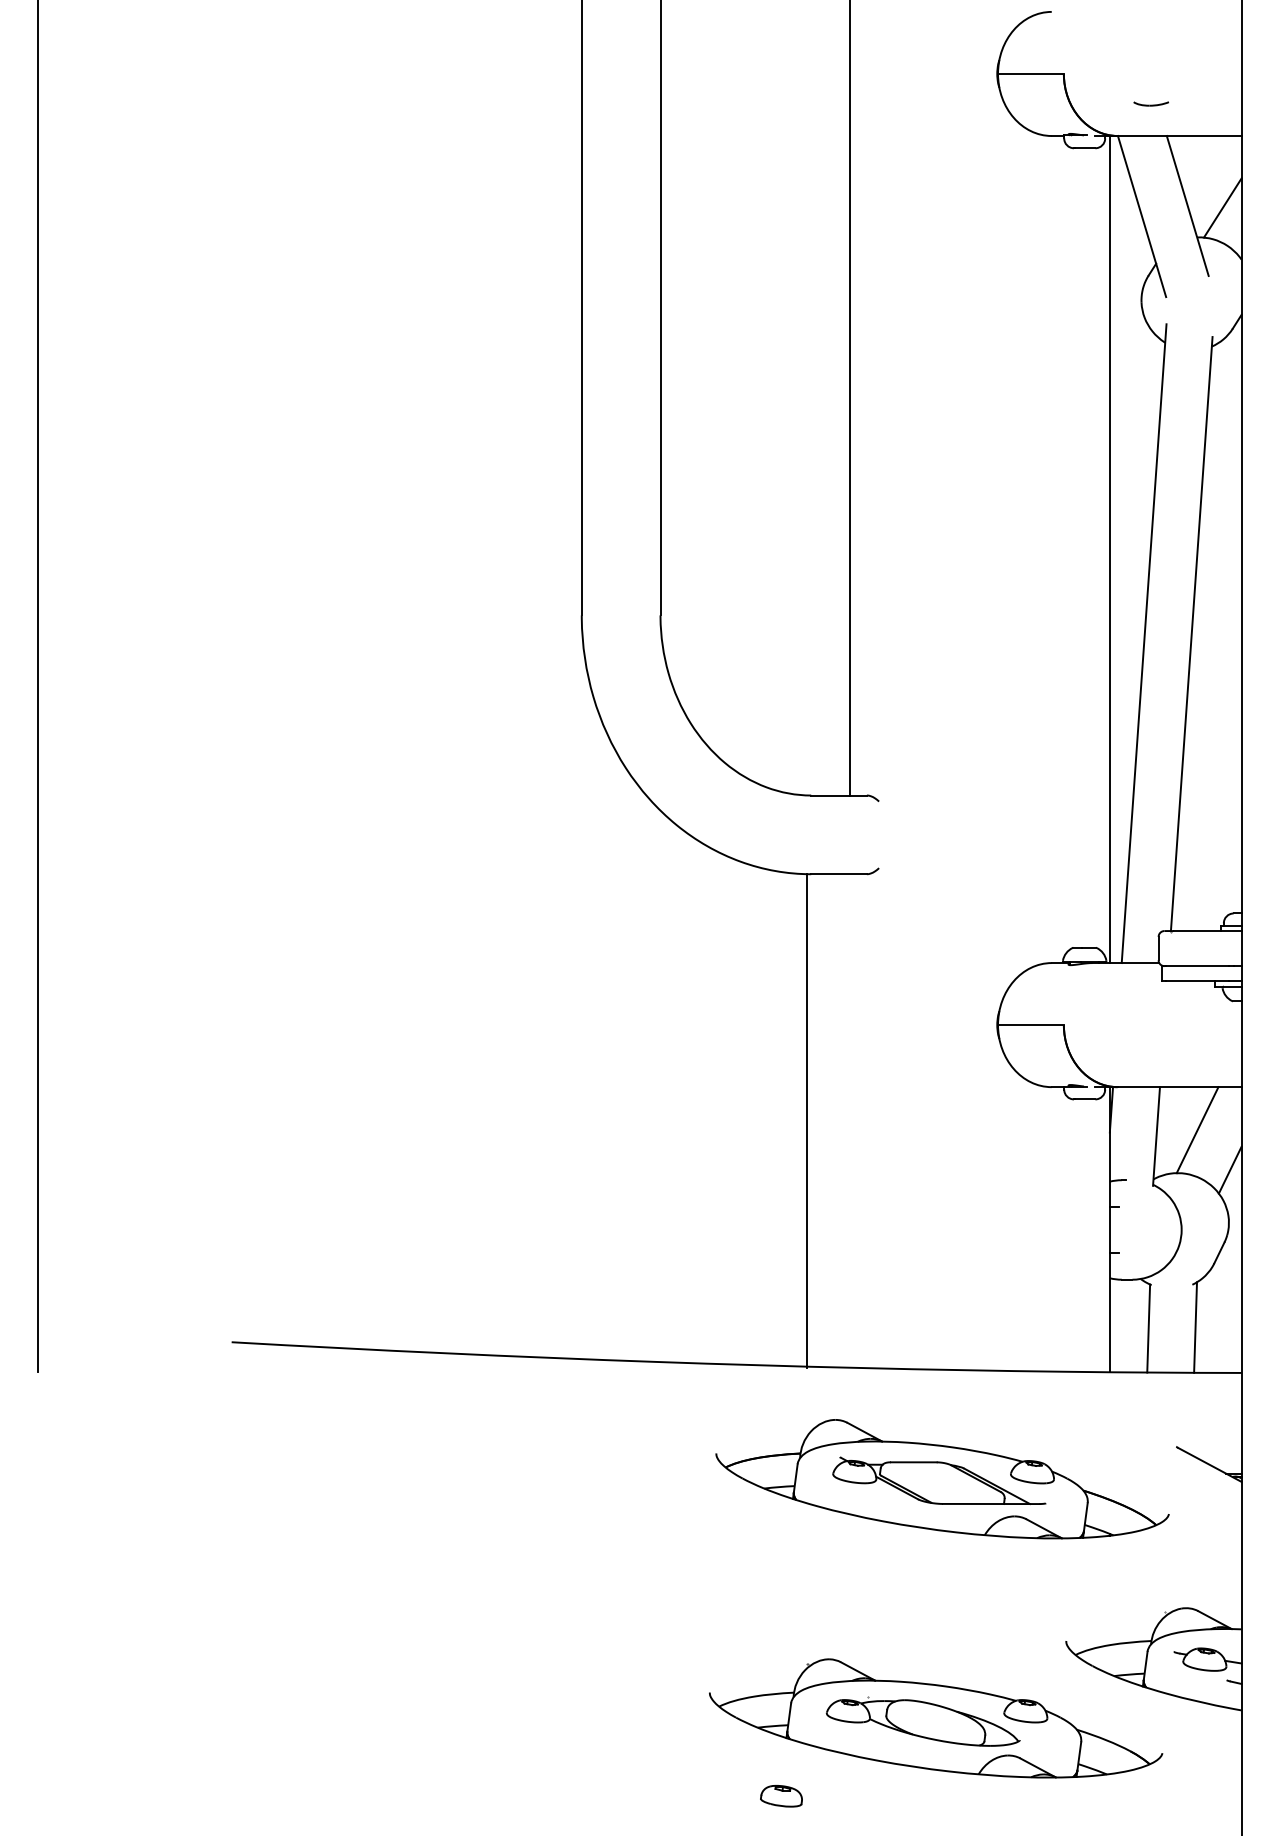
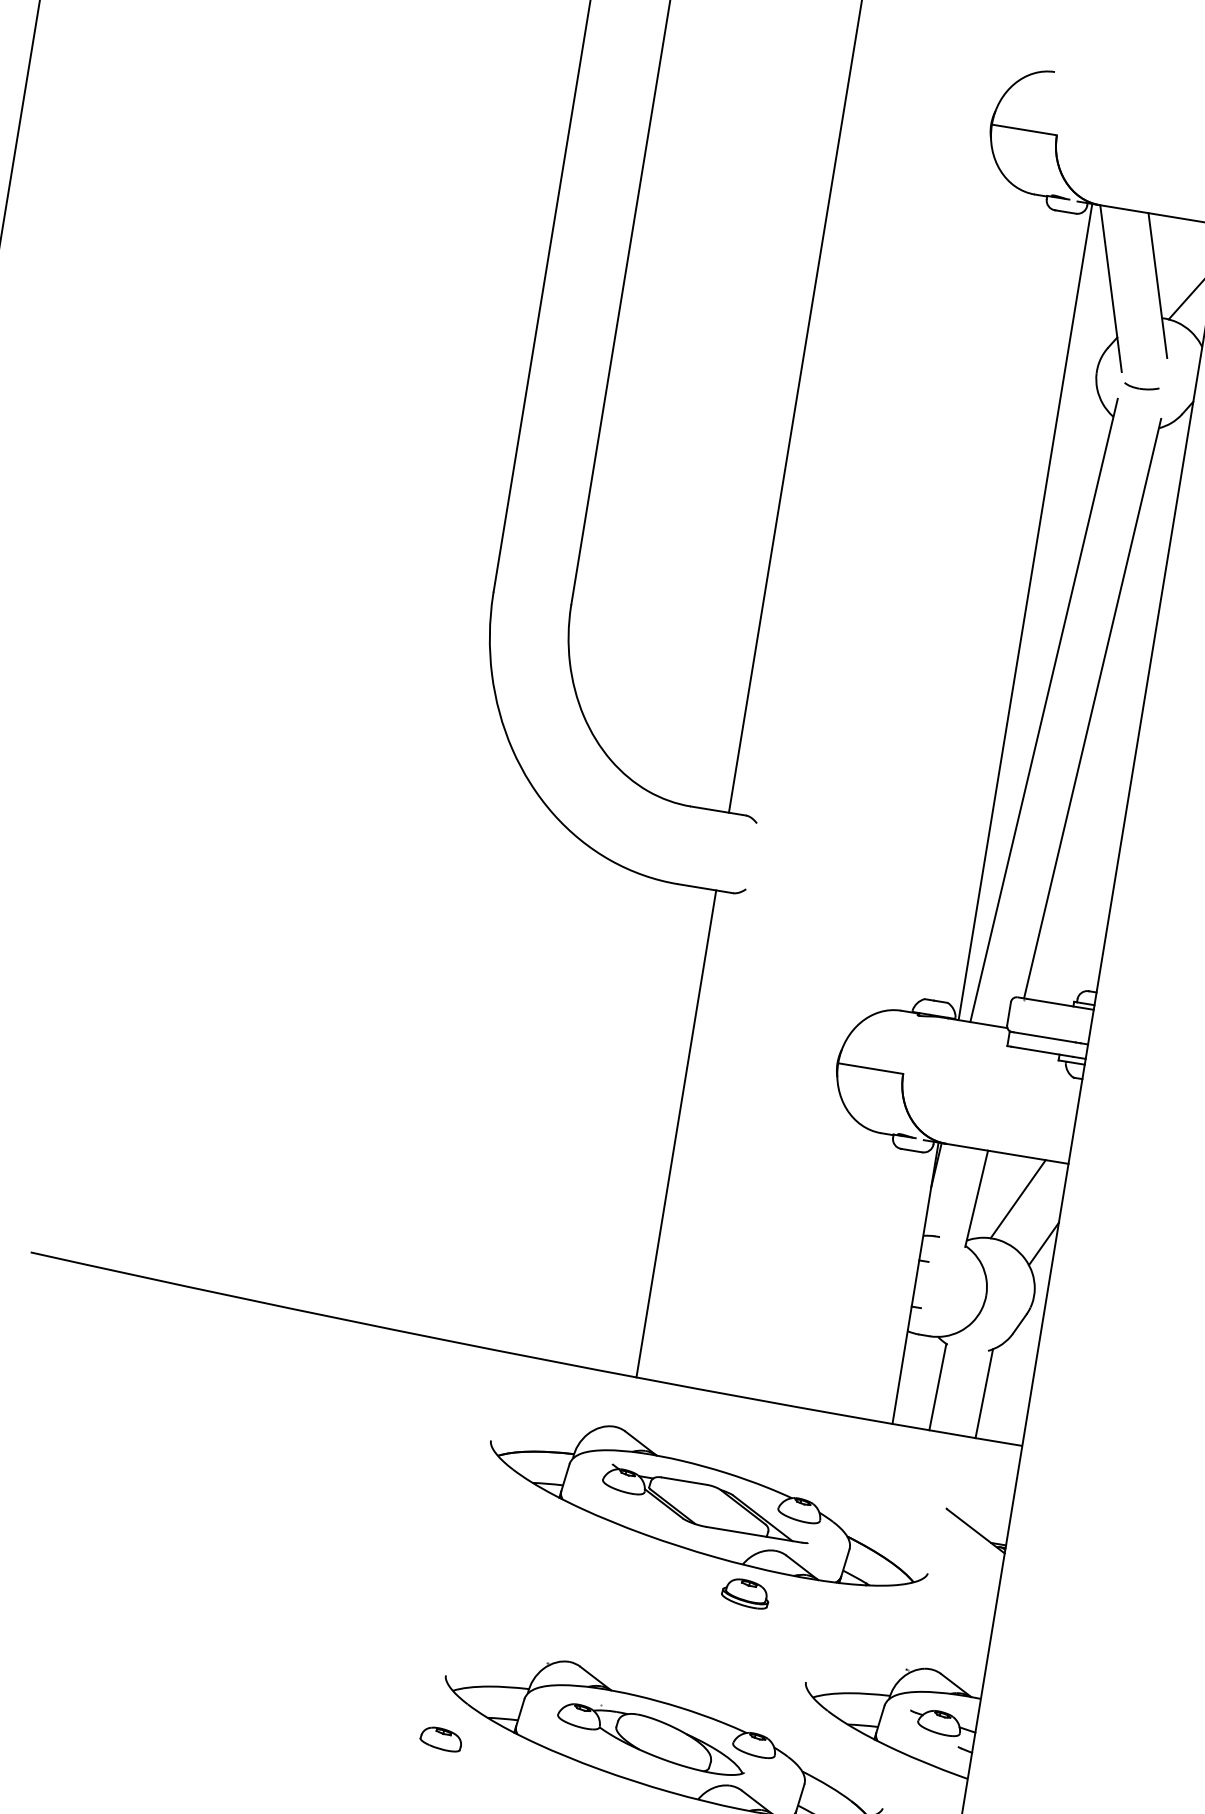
part: (1150, 103) -> (1141, 386), moved
line: (806, 1120) -> (676, 1133), moved
part: (992, 1563) -> (745, 1593), added
part: (781, 1796) -> (441, 1739), moved

